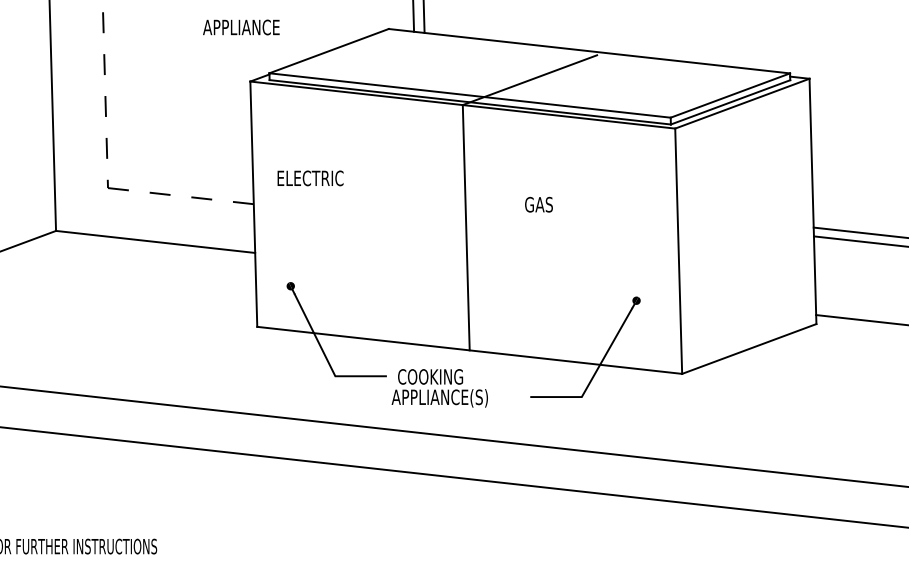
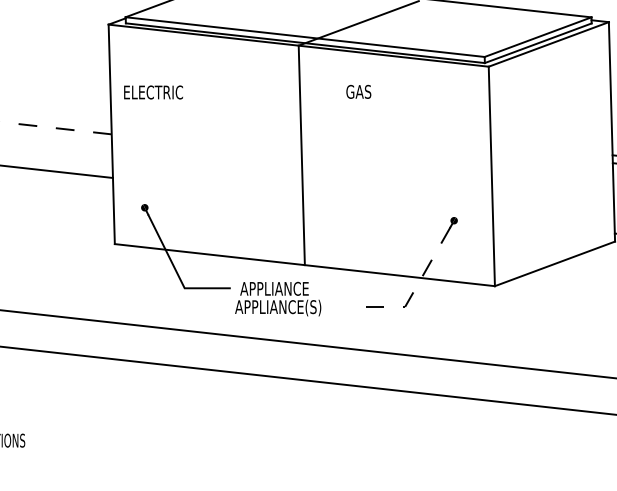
text: (310, 178) -> (153, 92), moved
text: (538, 204) -> (358, 91), moved
line: (594, 375) -> (416, 287), solid -> dashed
text: (435, 376) -> (274, 288), COOKING -> APPLIANCE

